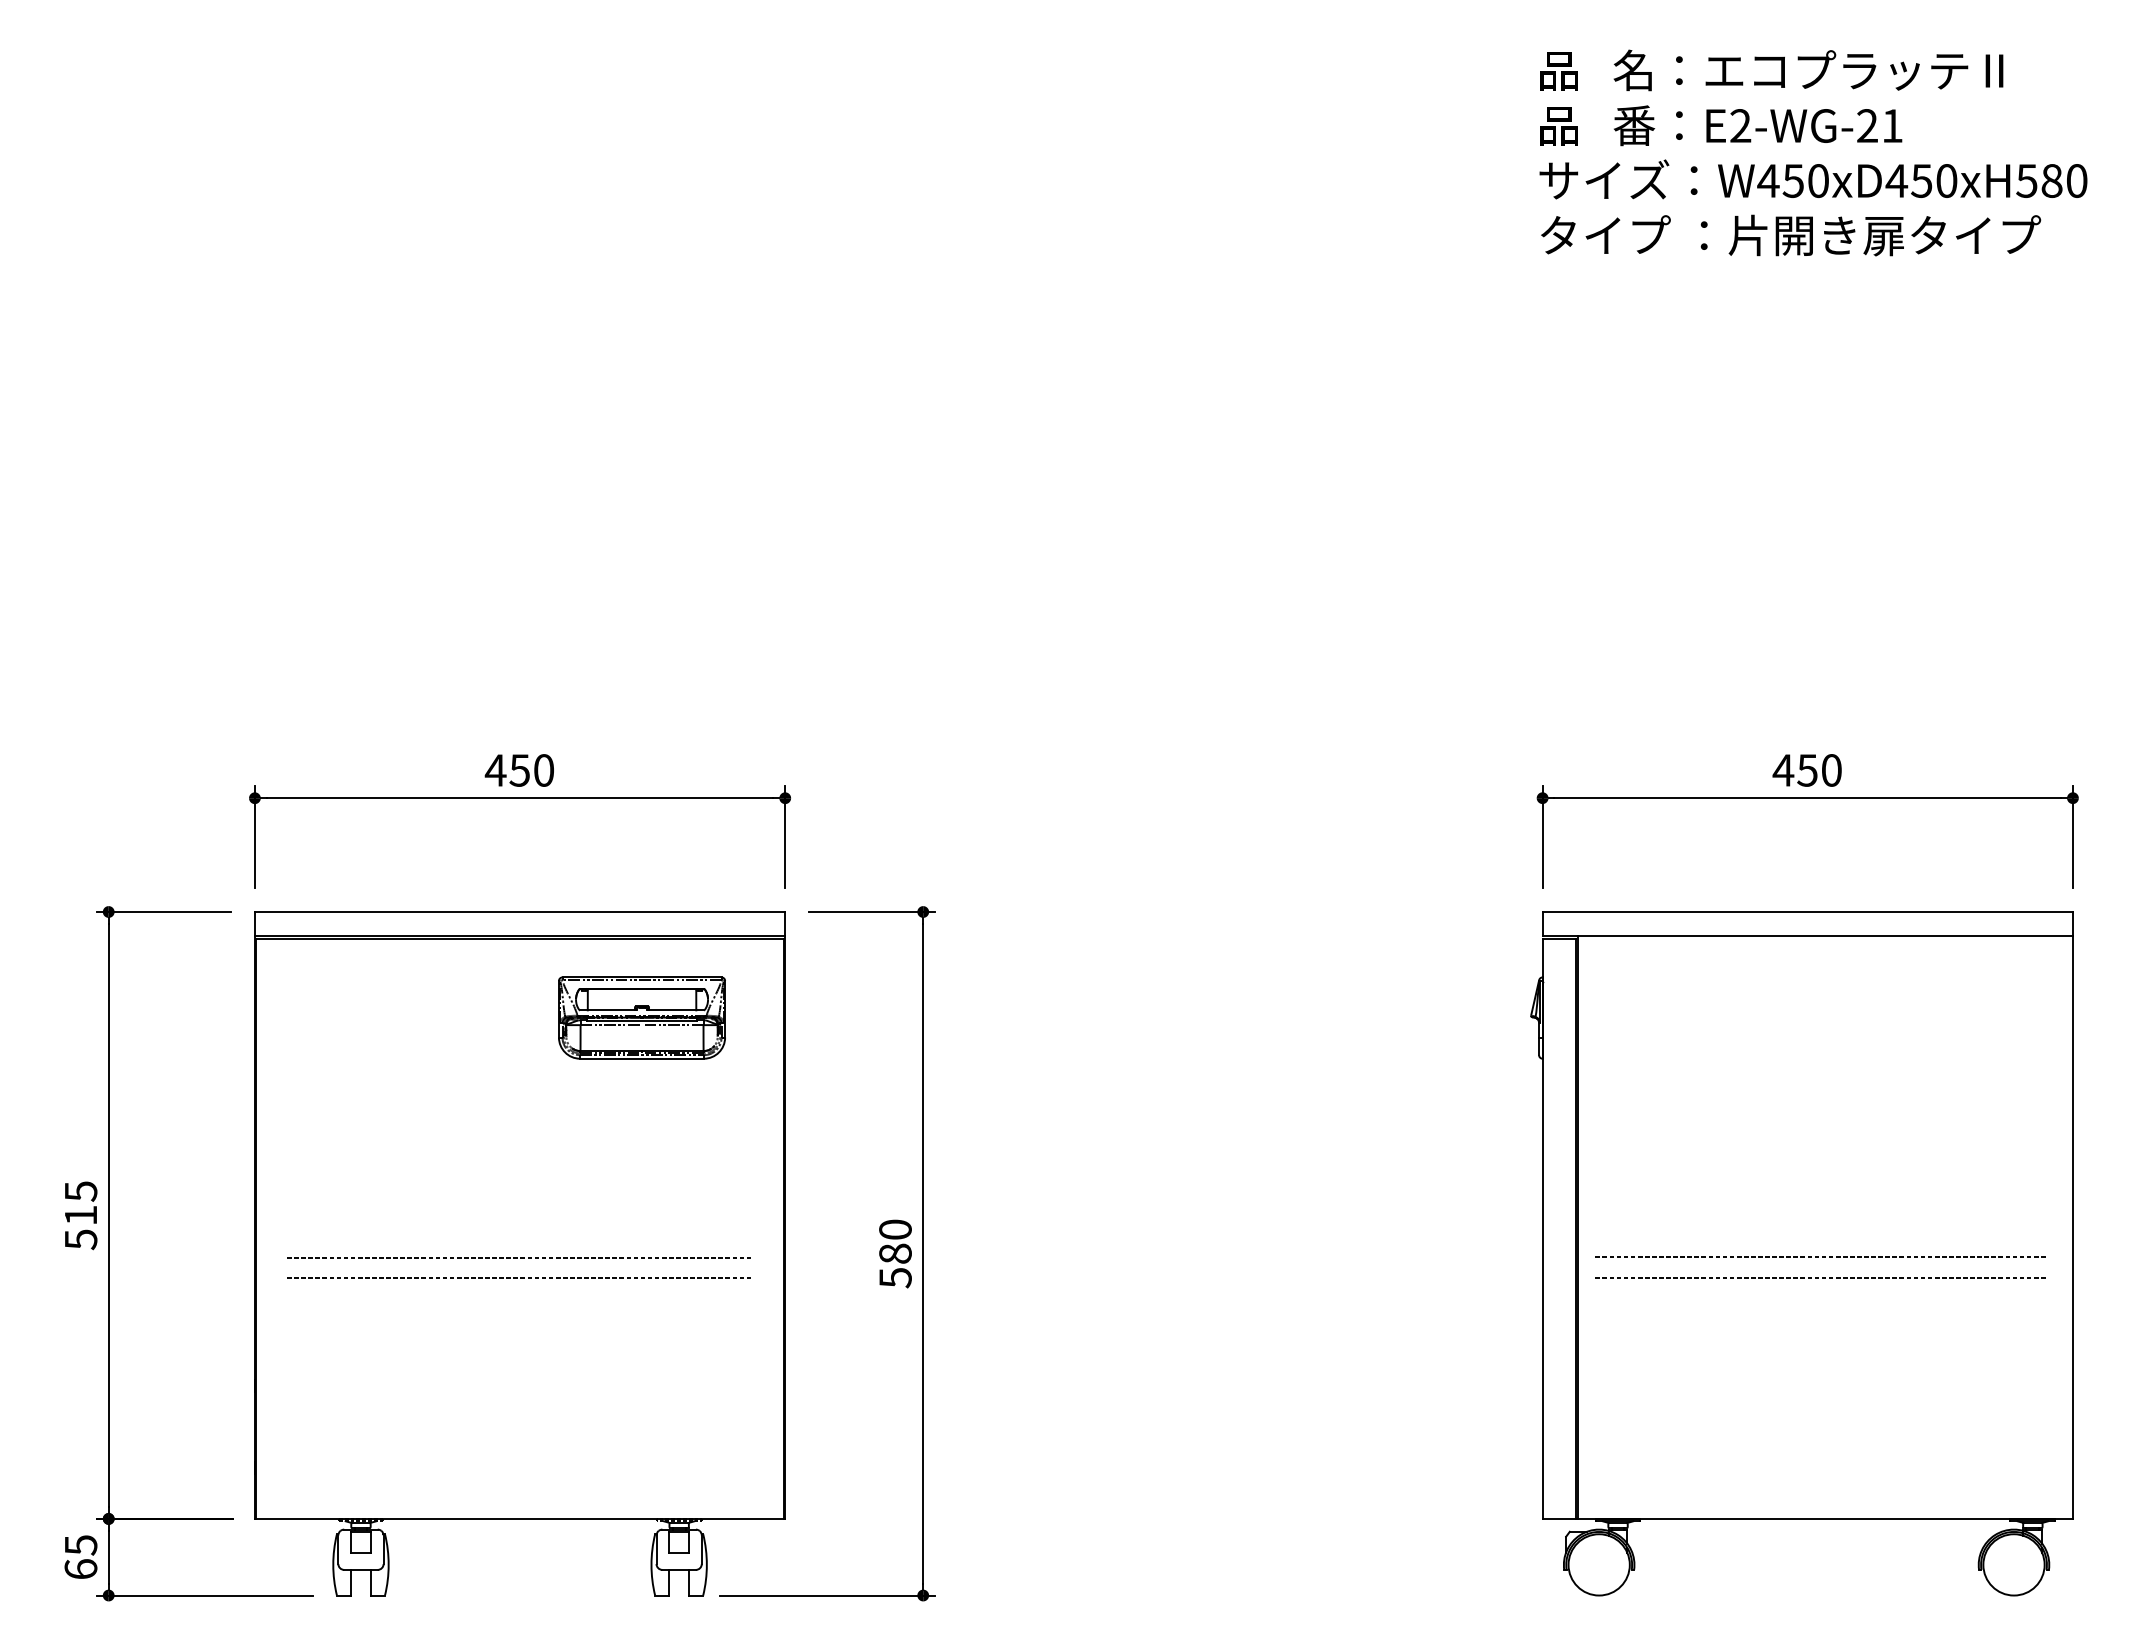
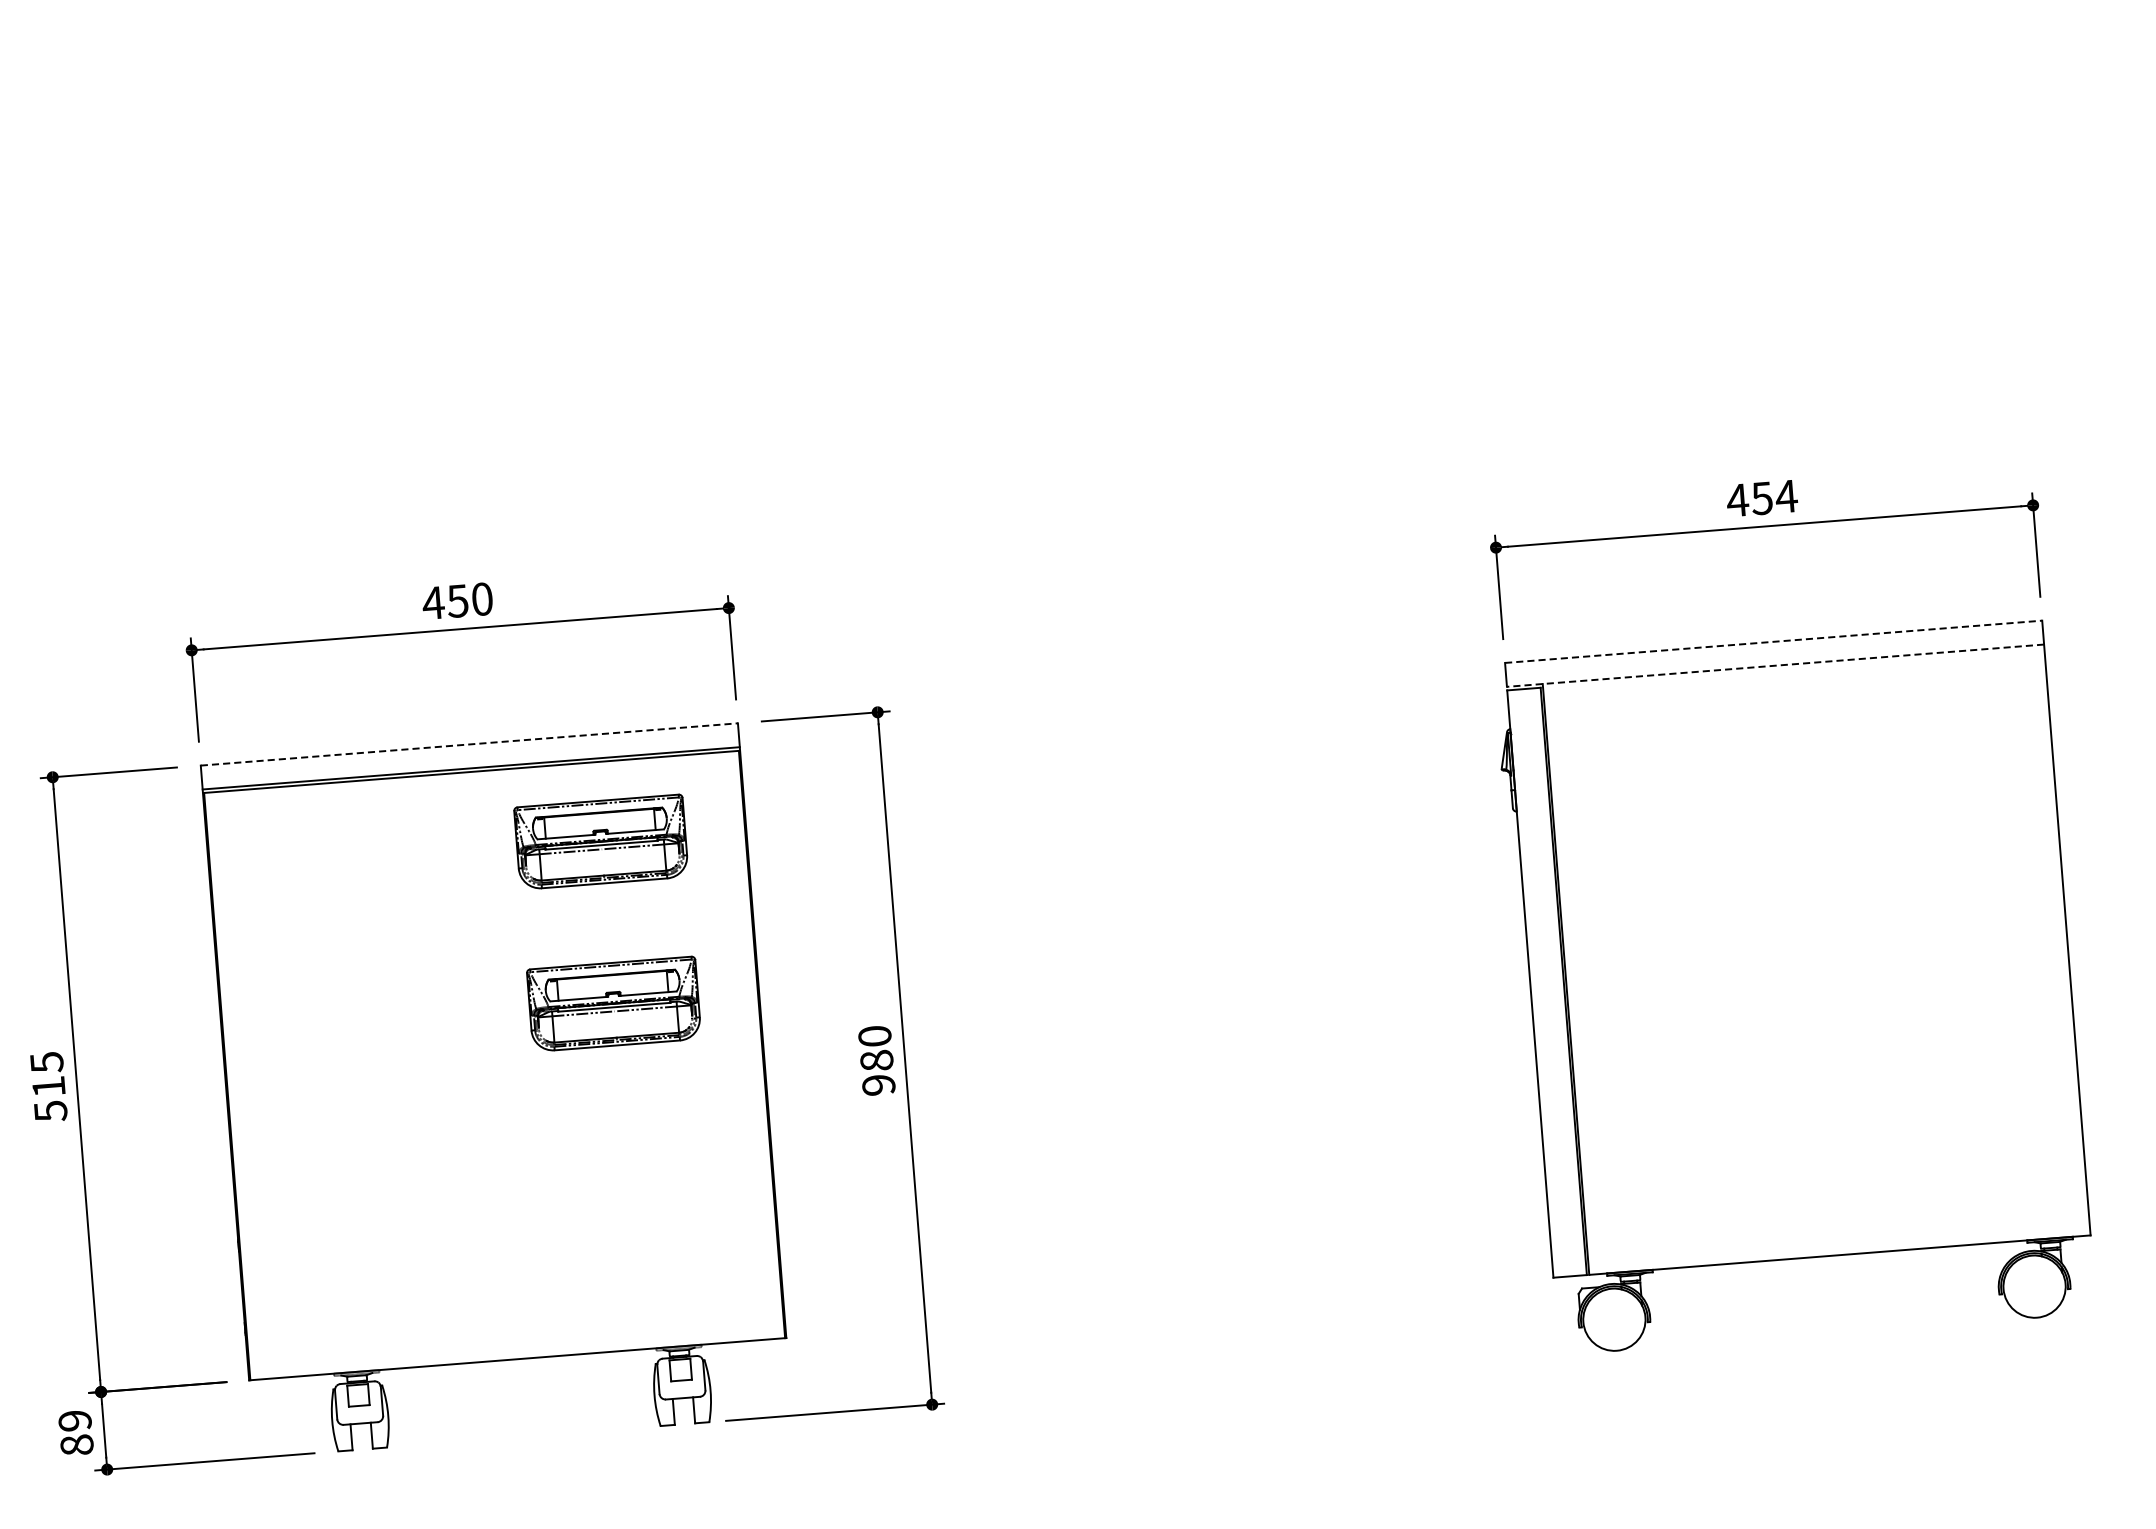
text: (1831, 770) -> (1786, 496), 450 -> 454
line: (520, 912) -> (469, 744), solid -> dashed
line: (1808, 912) -> (1774, 642), solid -> dashed
line: (1807, 935) -> (1775, 665), solid -> dashed
part: (641, 1177) -> (613, 1003), added
line: (1820, 1256) -> (1813, 989), removed
line: (520, 1257) -> (497, 1094), removed
line: (520, 1277) -> (498, 1114), removed
line: (1820, 1277) -> (1815, 1011), removed
text: (895, 1278) -> (878, 1085), 580 -> 980
text: (80, 1557) -> (75, 1433), 65 -> 89

